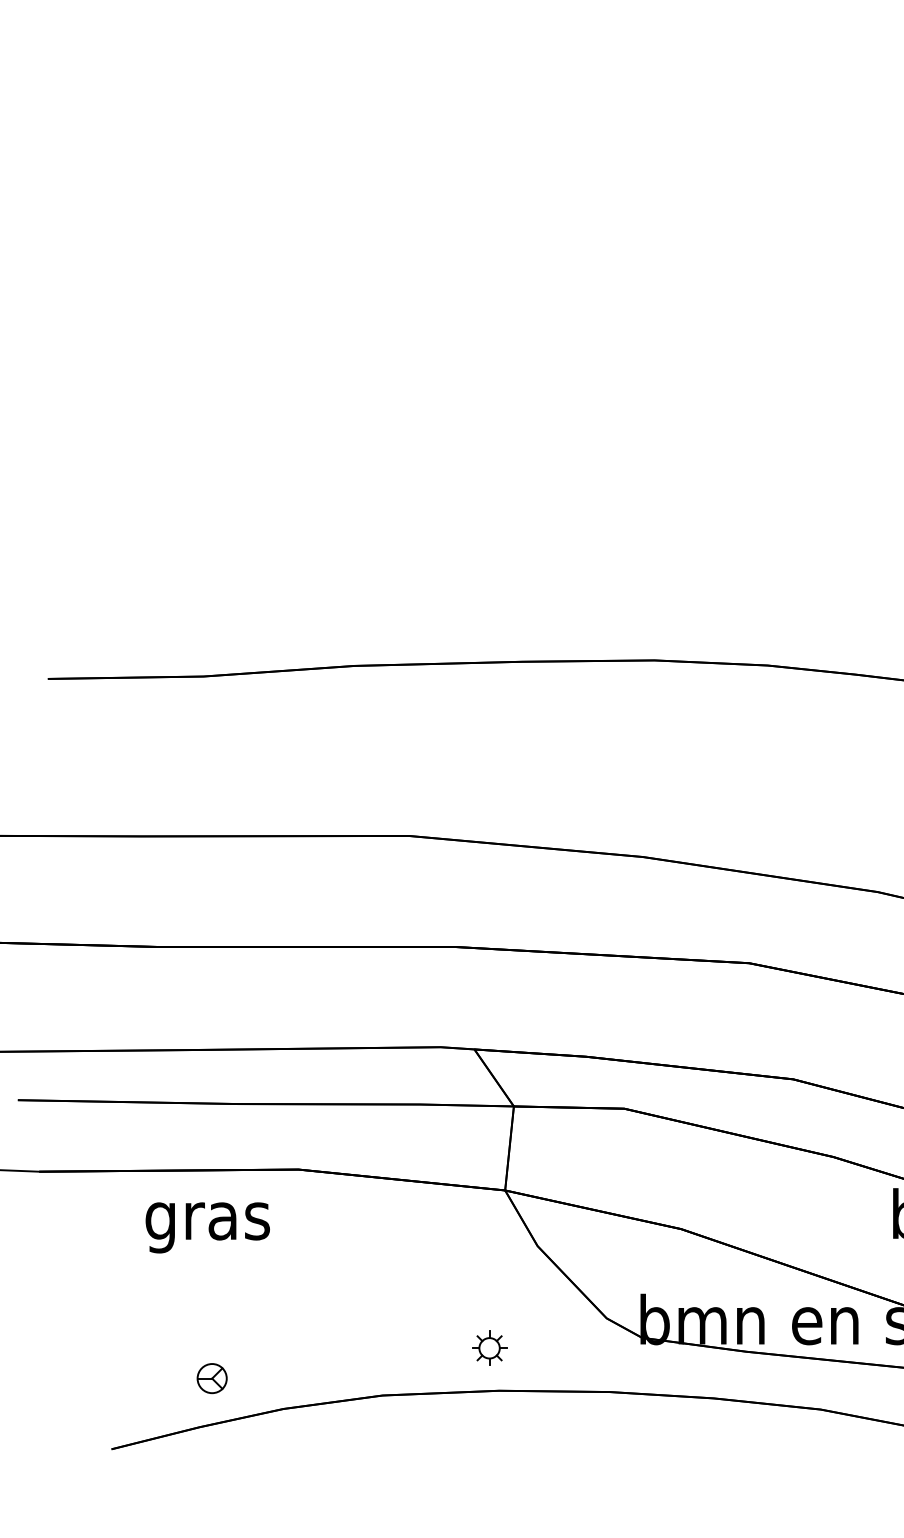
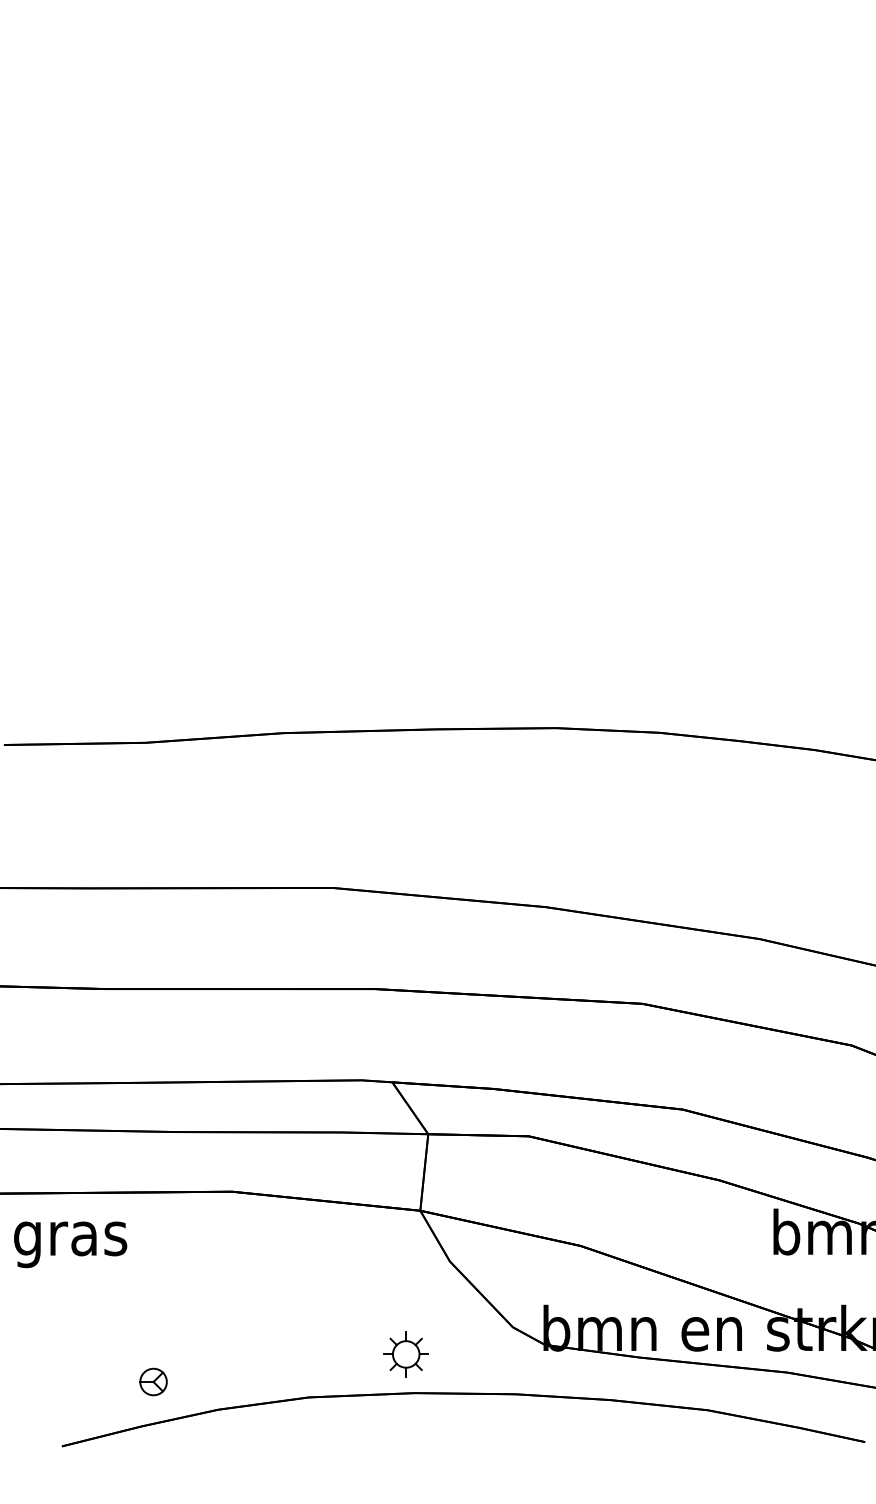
text: (207, 1227) -> (70, 1244), moved
part: (488, 1348) -> (405, 1354), size x1.43

